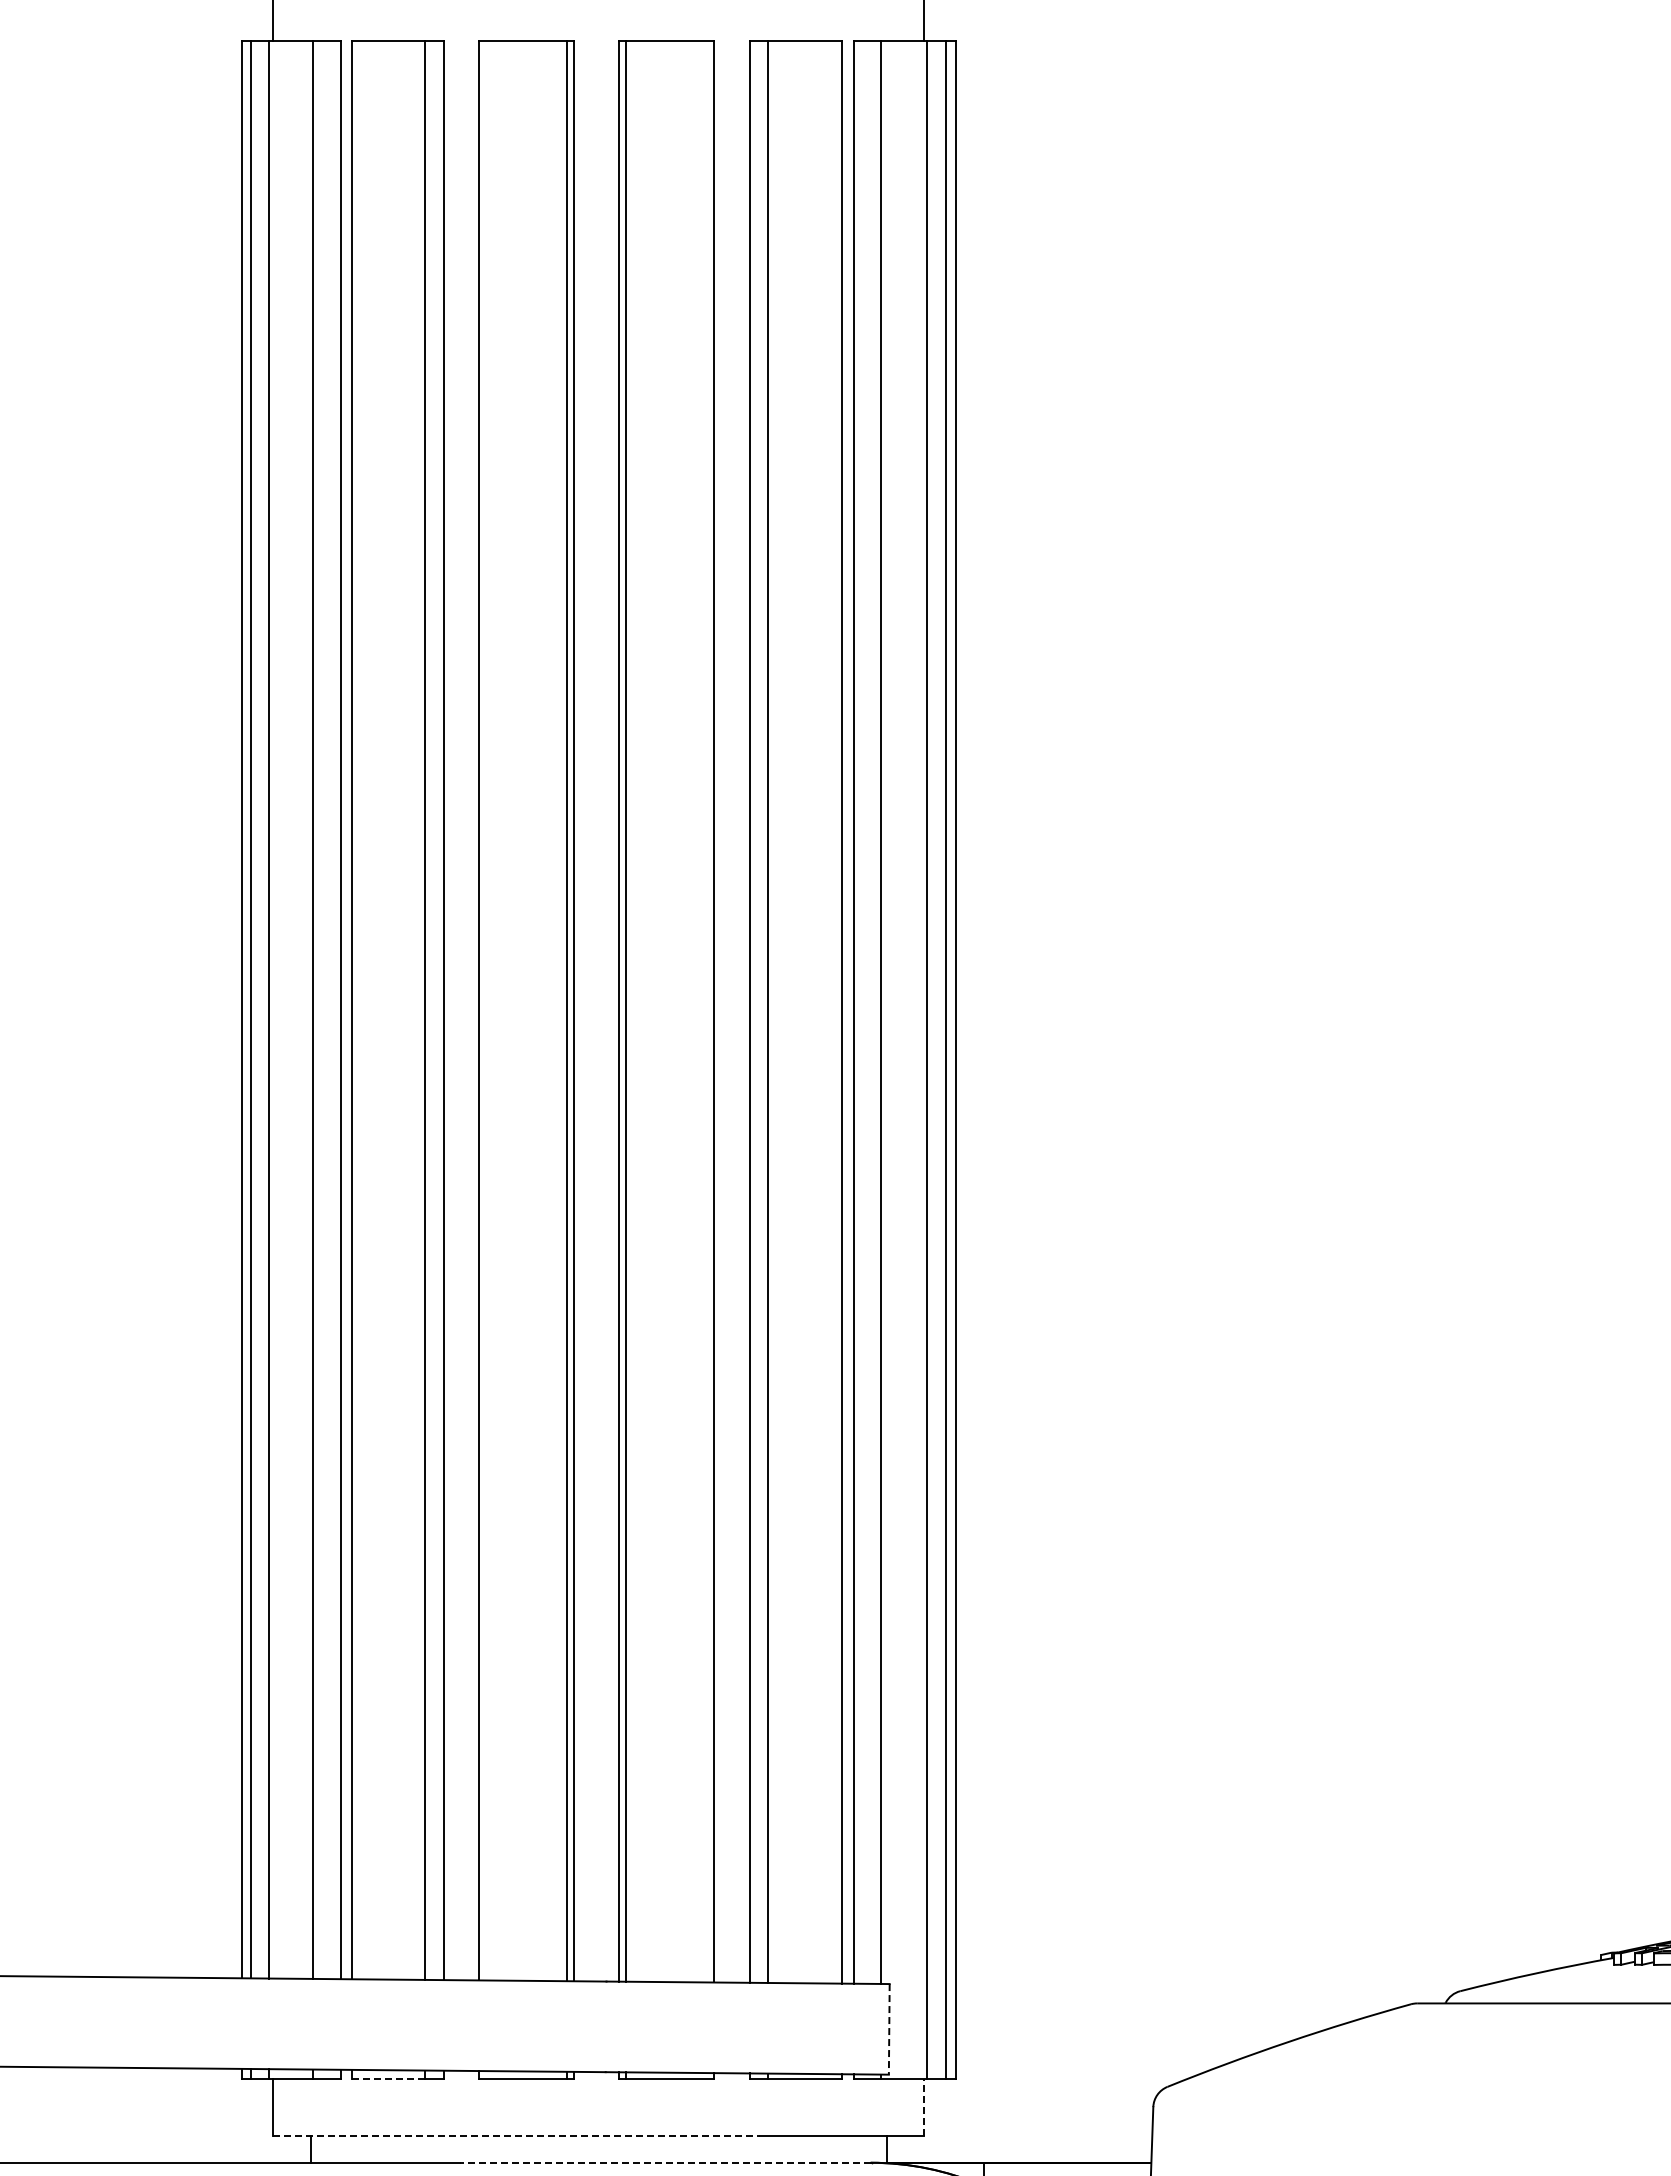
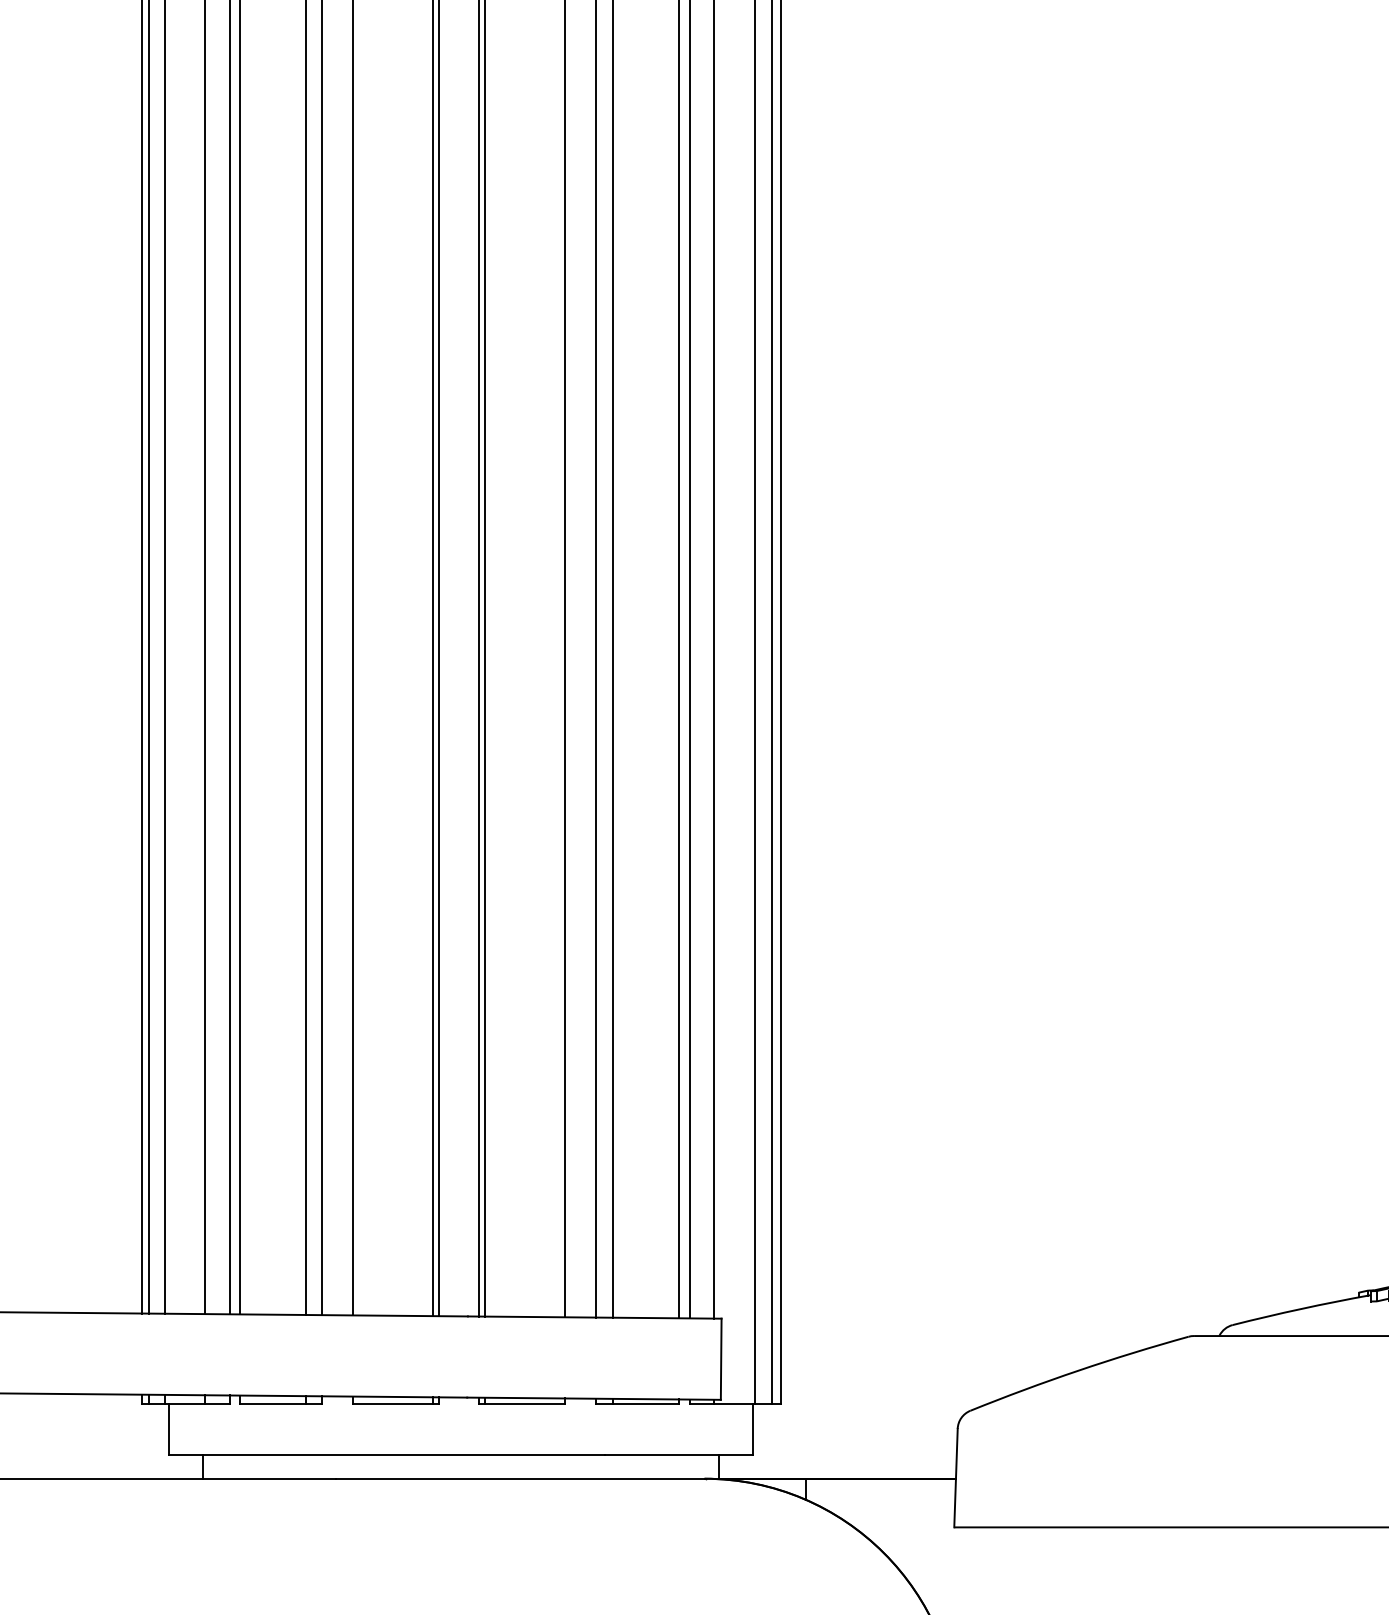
line: (889, 2029) -> (721, 1359), dashed -> solid
line: (388, 2079) -> (272, 1404), dashed -> solid
line: (924, 2107) -> (752, 1429), dashed -> solid
line: (516, 2136) -> (387, 1455), dashed -> solid
line: (665, 2162) -> (520, 1478), dashed -> solid

